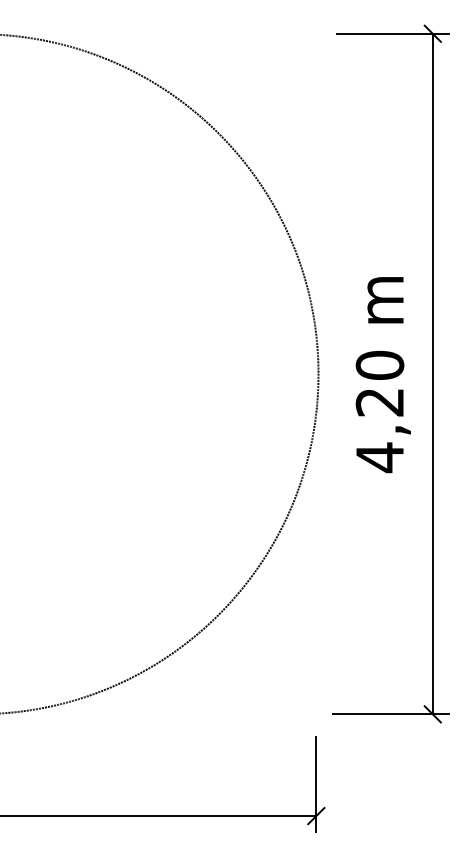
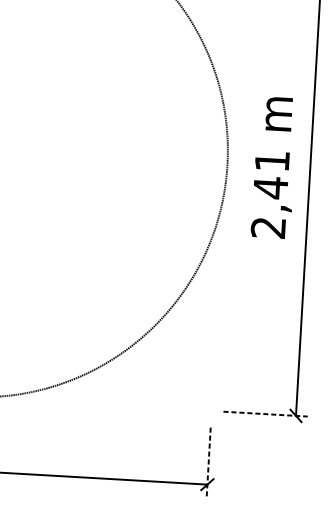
text: (379, 411) -> (270, 194), 4,20 -> 2,41
line: (391, 714) -> (266, 414), solid -> dashed
line: (316, 785) -> (208, 462), solid -> dashed

